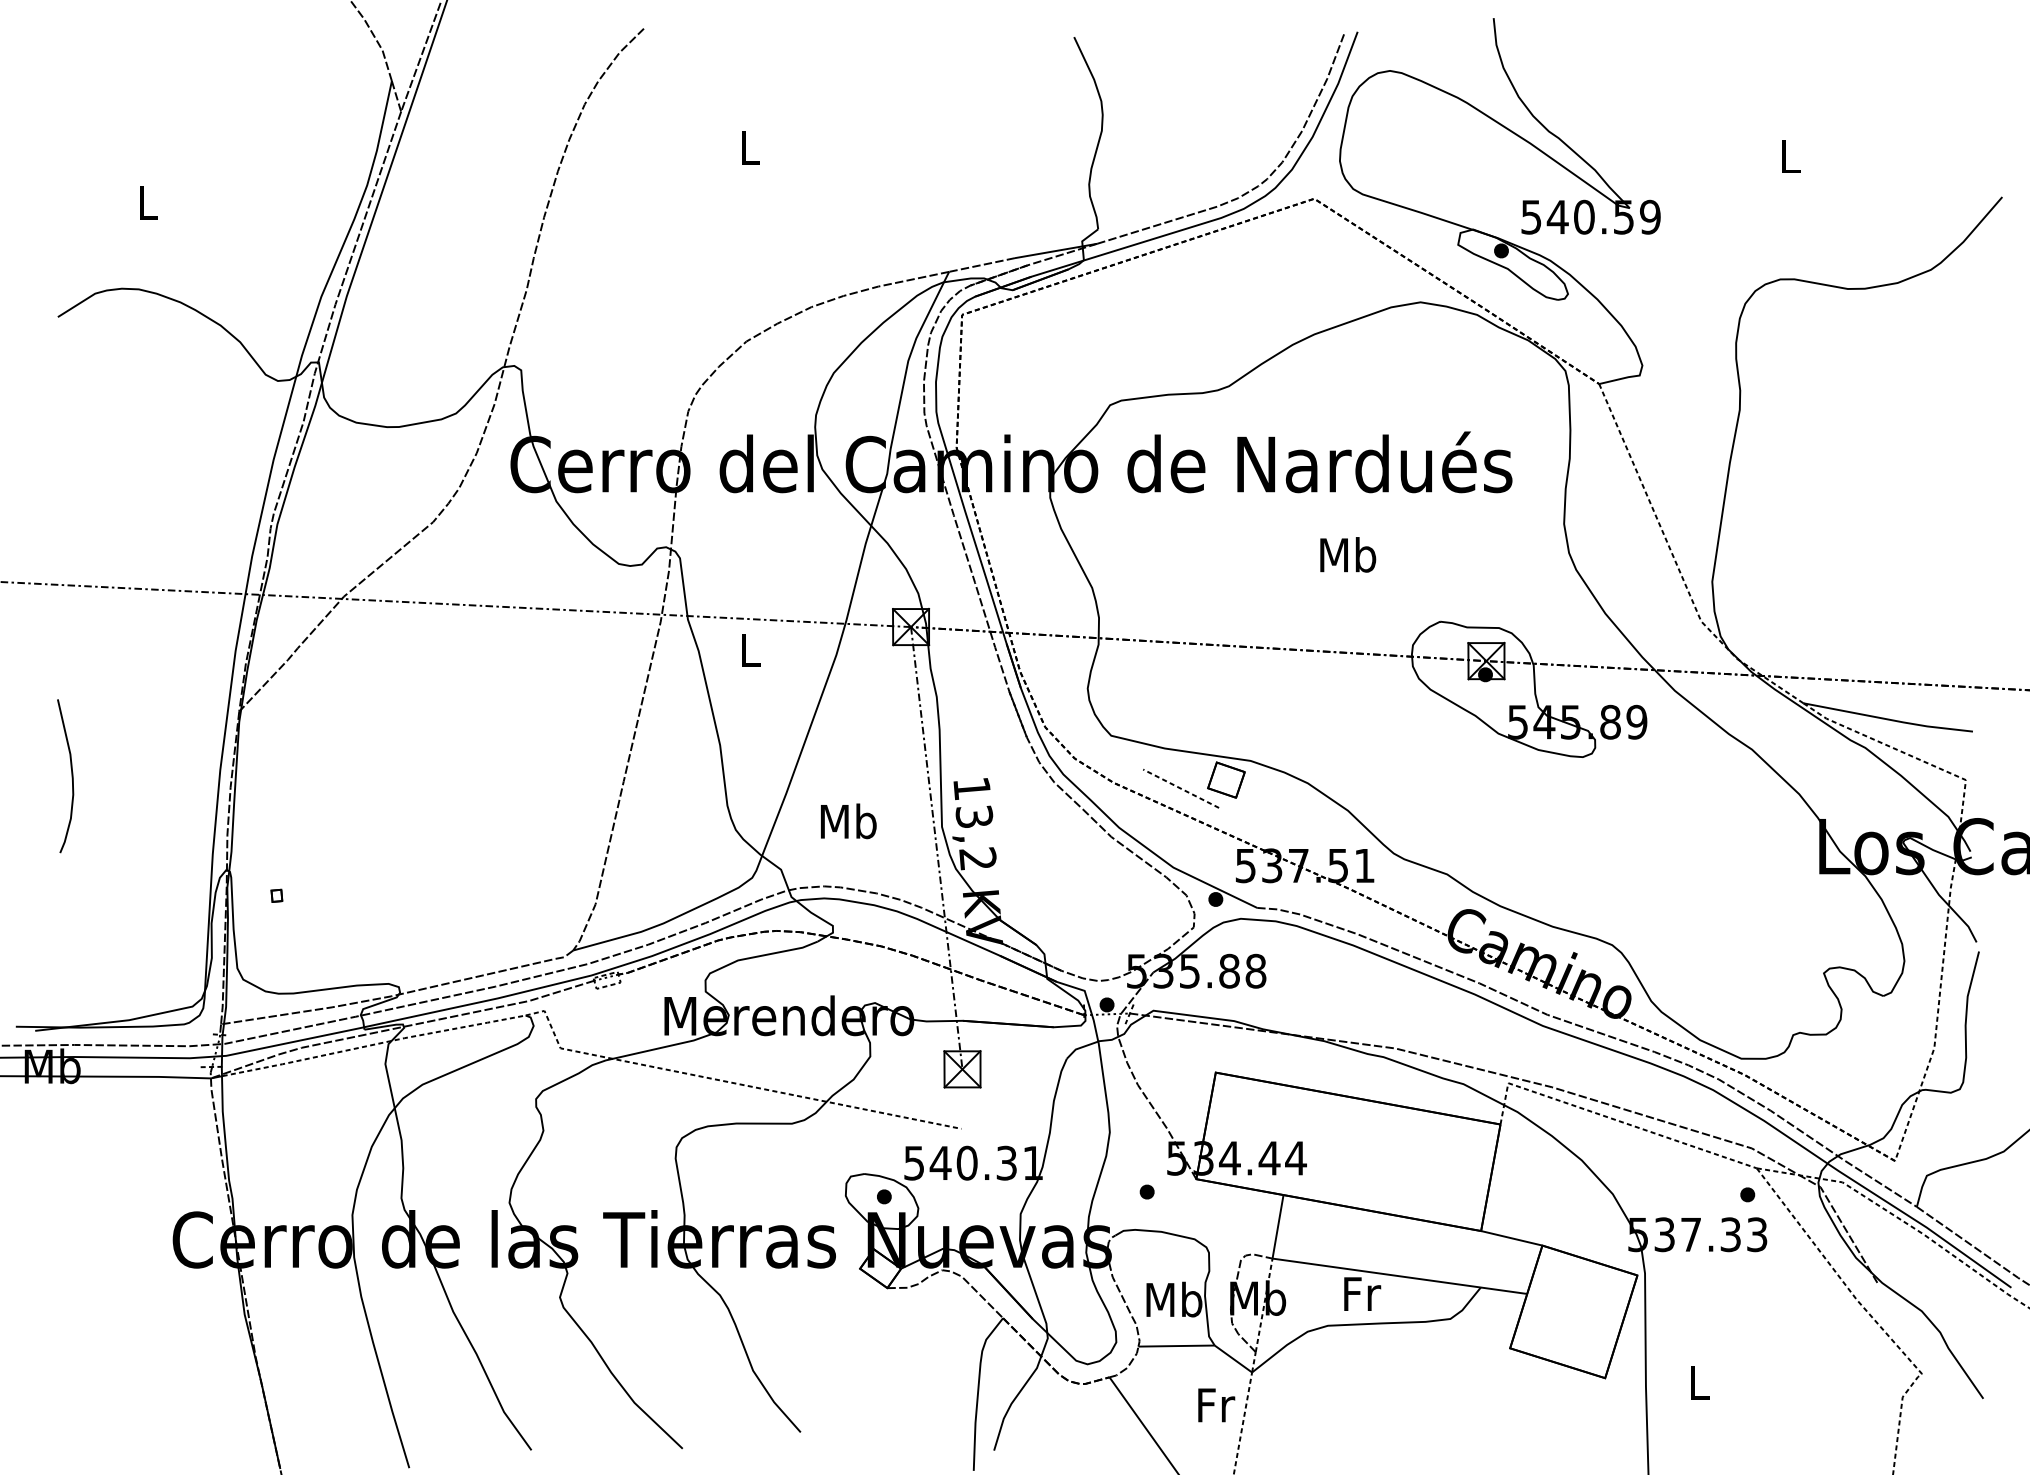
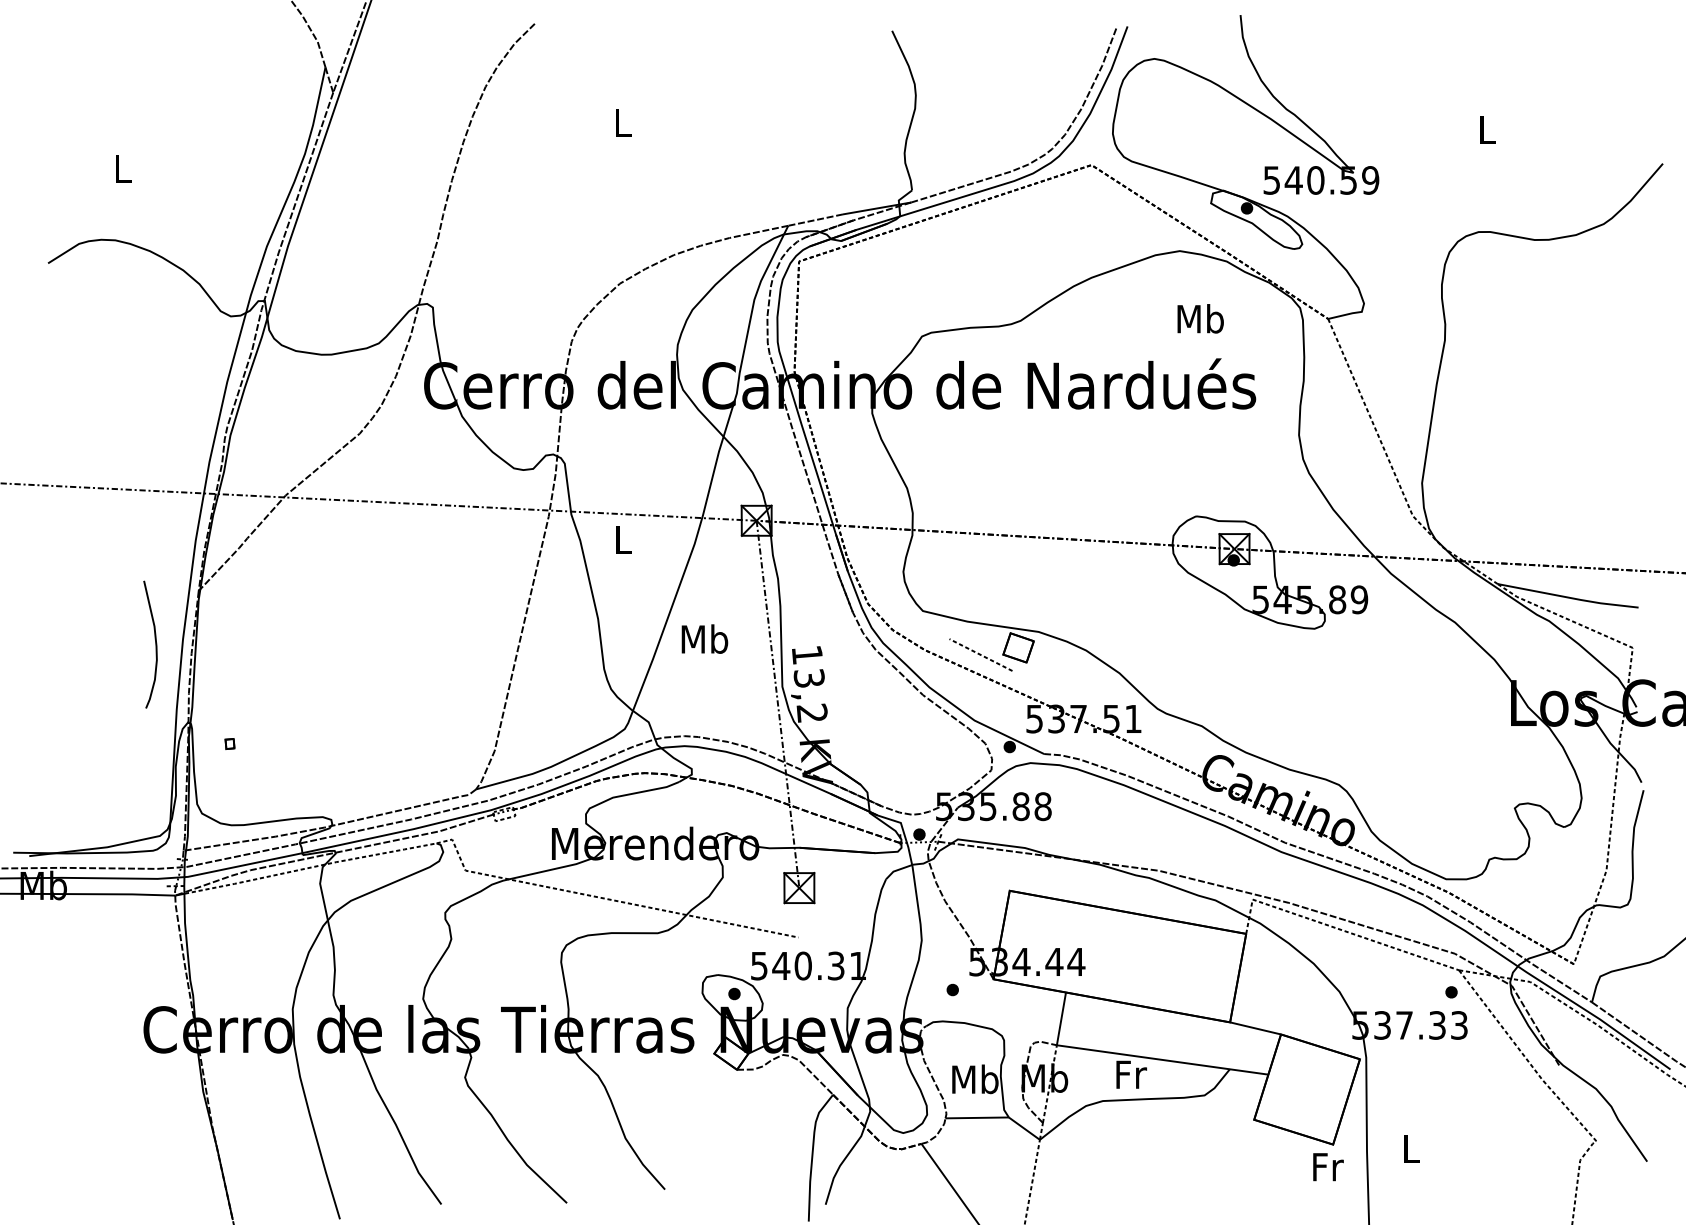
text: (1347, 554) -> (1200, 318), moved
curve: (71, 776) -> (155, 644), moved
text: (848, 820) -> (704, 638), moved
text: (1216, 1405) -> (1328, 1167), moved

